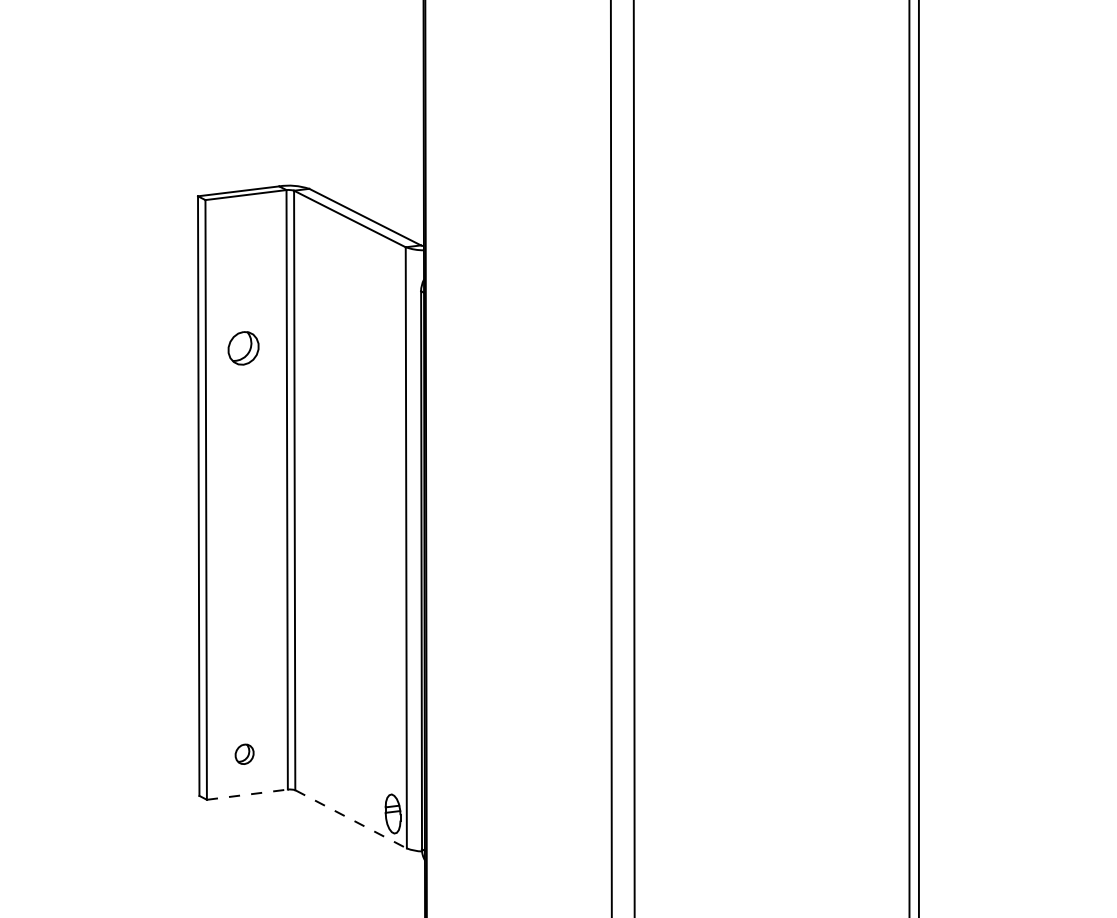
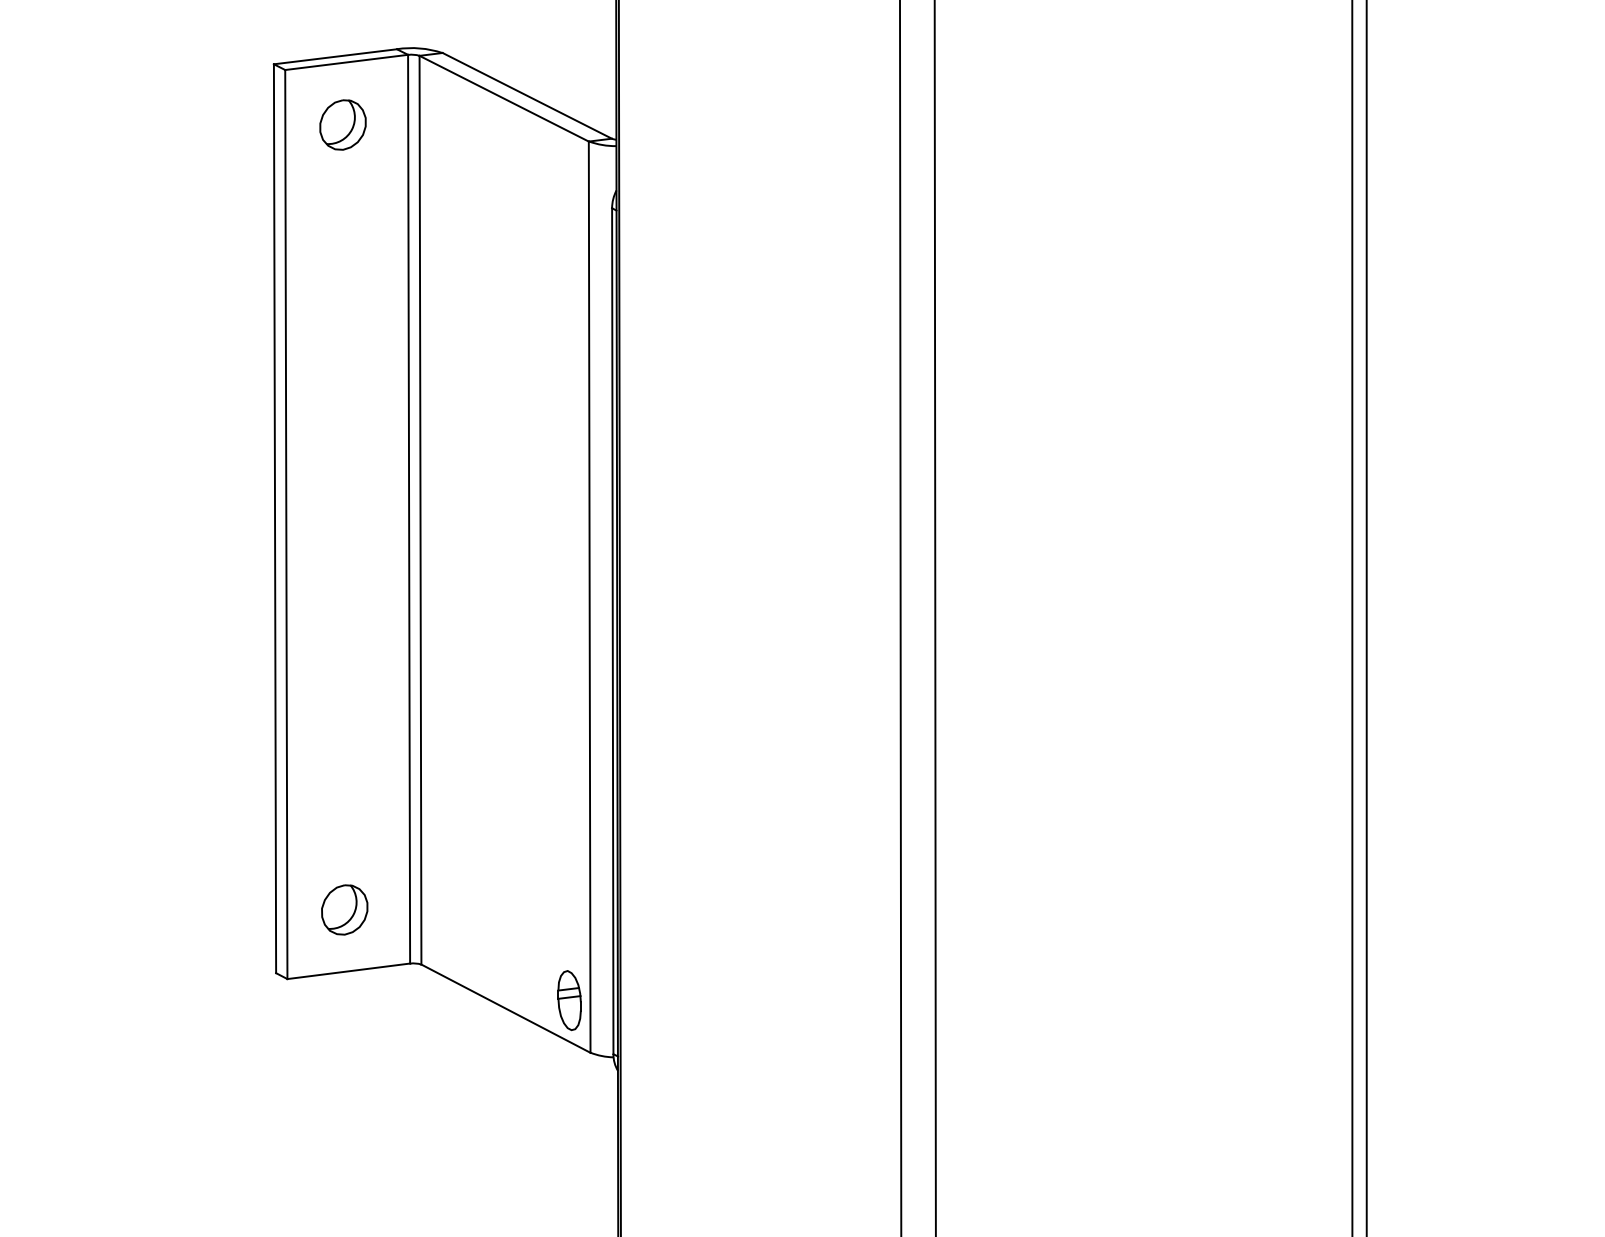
part: (243, 348) -> (342, 125), moved
part: (244, 754) -> (344, 910), size x1.67
line: (247, 794) -> (348, 971), dashed -> solid
line: (351, 819) -> (506, 1008), dashed -> solid

